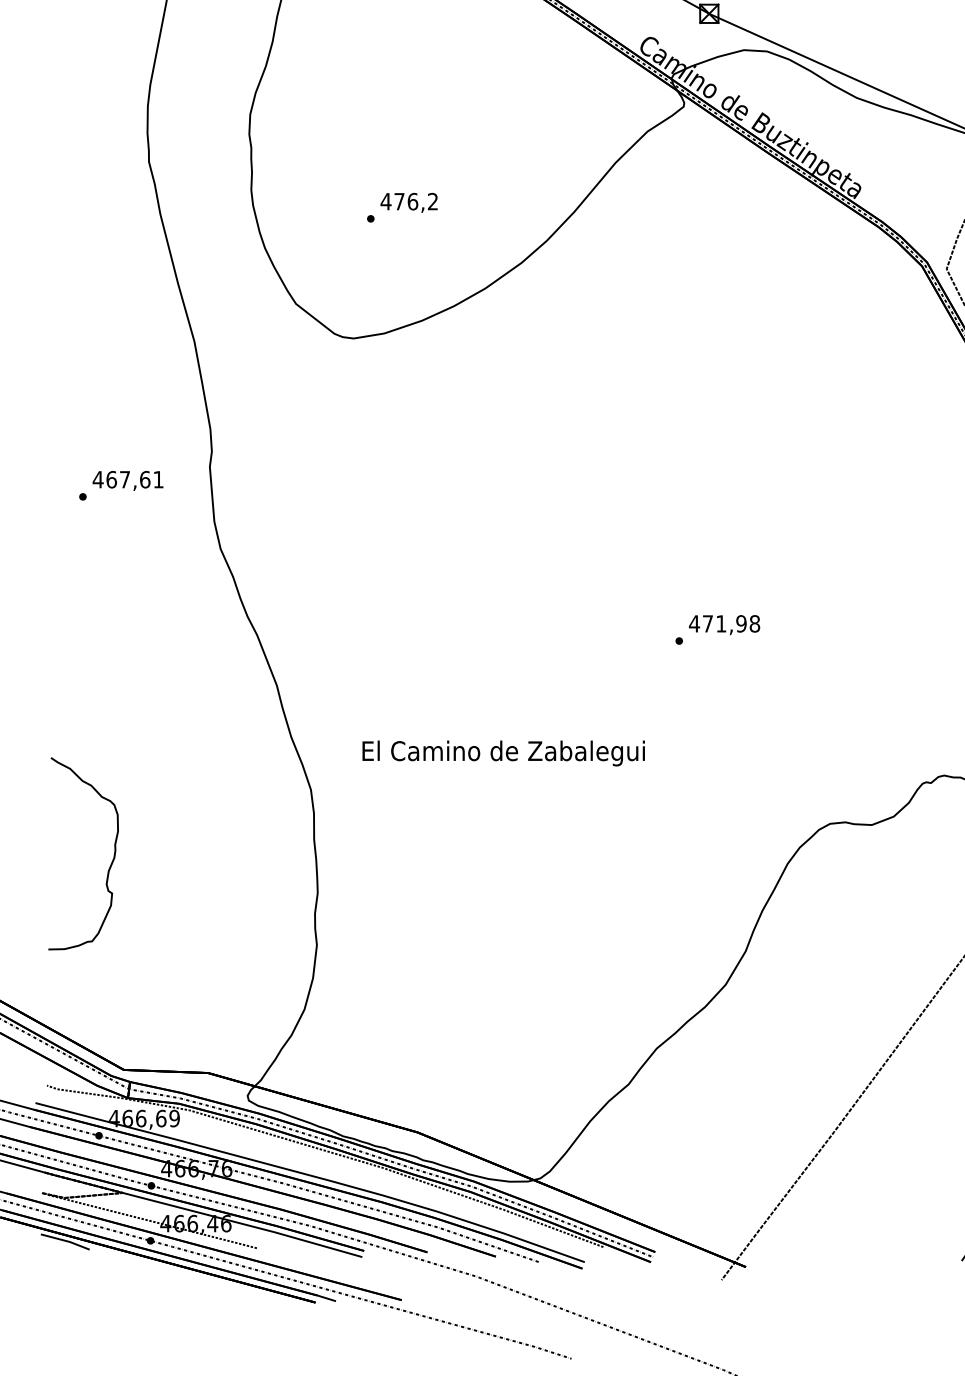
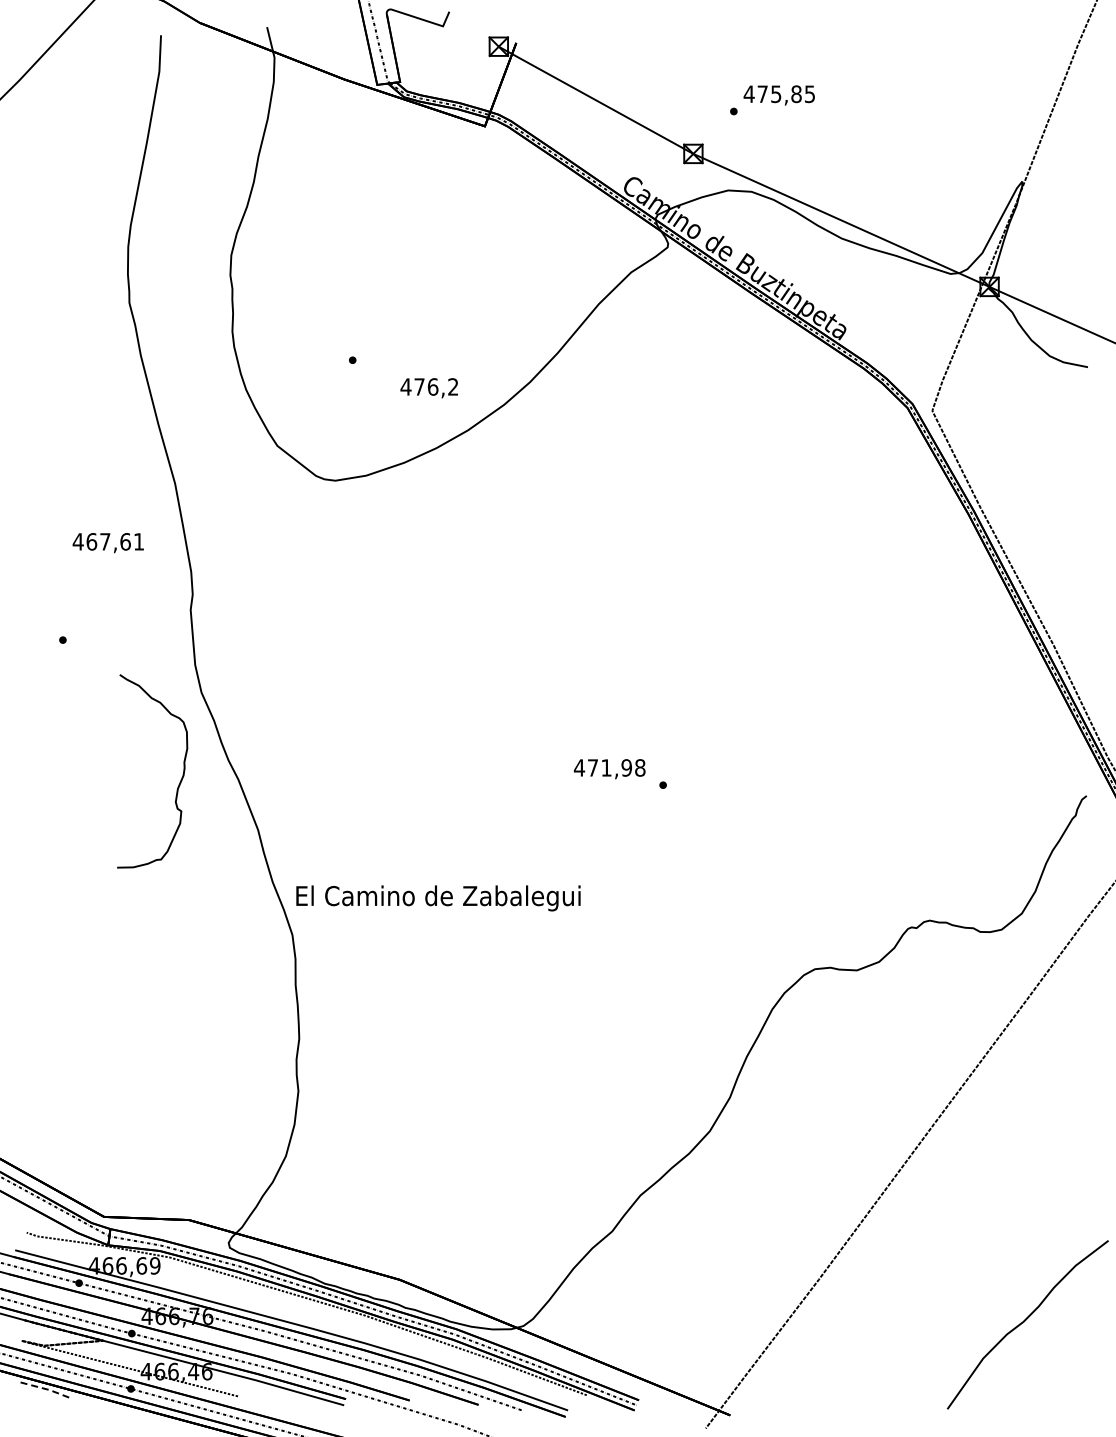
text: (408, 203) -> (428, 388), moved
text: (127, 481) -> (107, 543), moved
text: (724, 625) -> (609, 769), moved
text: (503, 753) -> (438, 898), moved
curve: (109, 866) -> (178, 784), moved
line: (66, 1241) -> (46, 1389), solid -> dashed

